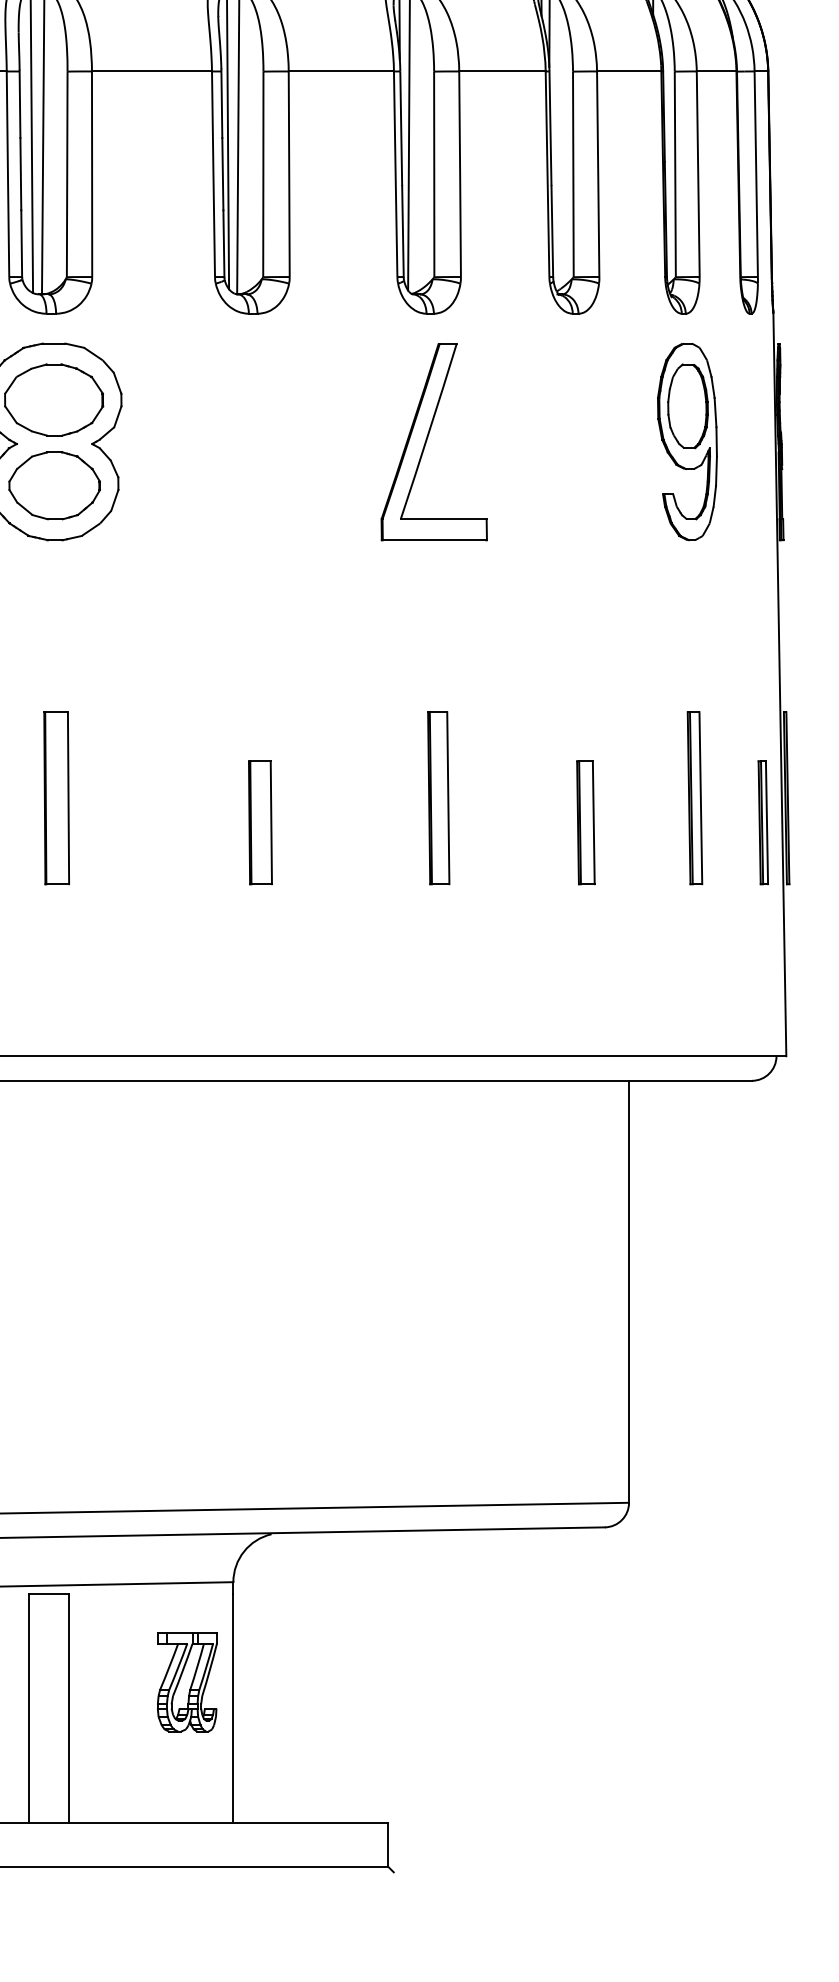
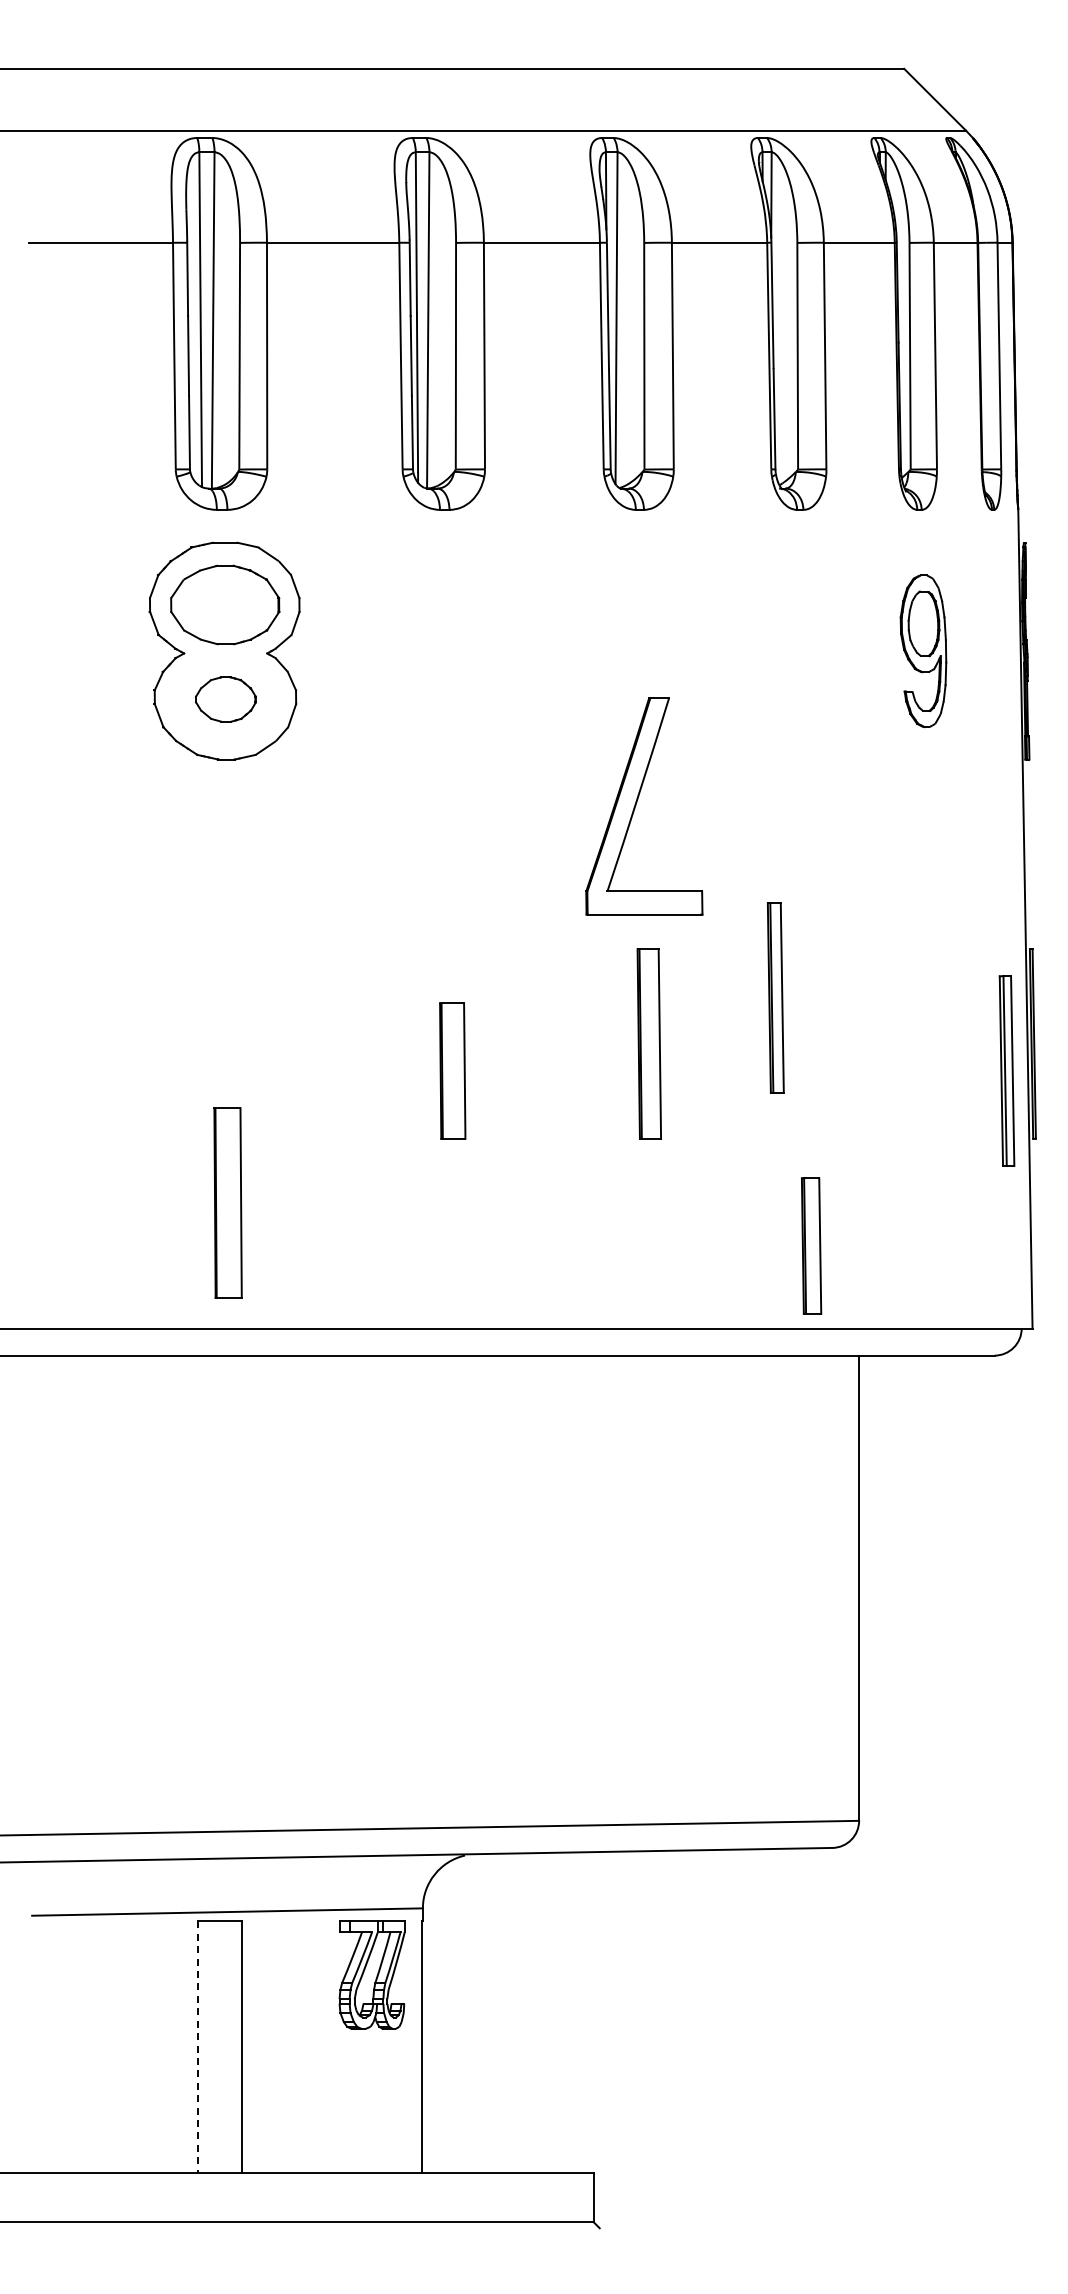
part: (428, 438) -> (637, 802), moved
part: (687, 442) -> (923, 651), size x0.7
part: (54, 485) -> (225, 699), size x0.6
part: (56, 797) -> (227, 1202), moved
part: (694, 797) -> (775, 997), moved
part: (585, 822) -> (811, 1245), moved
part: (763, 822) -> (1007, 1070), size x1.4
part: (186, 1682) -> (371, 1974), moved
line: (29, 1708) -> (198, 2047), solid -> dashed

